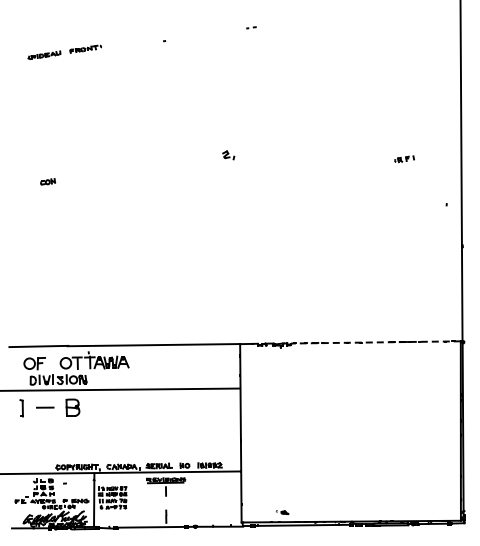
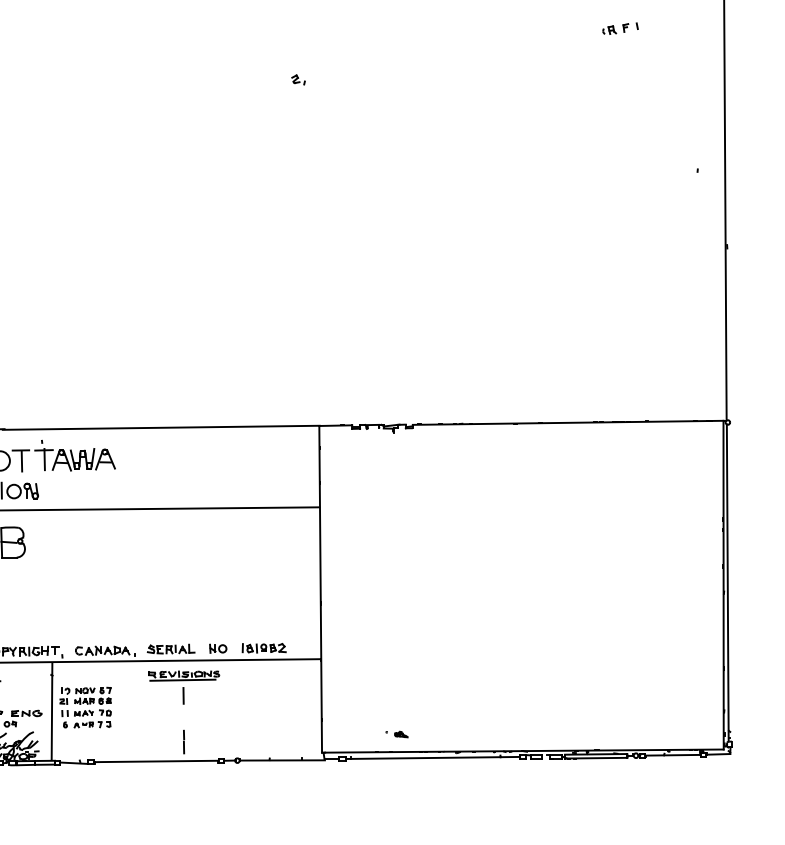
part: (228, 154) -> (297, 78), size x0.62
part: (404, 159) -> (620, 29), moved
line: (375, 342) -> (567, 422), dashed -> solid

